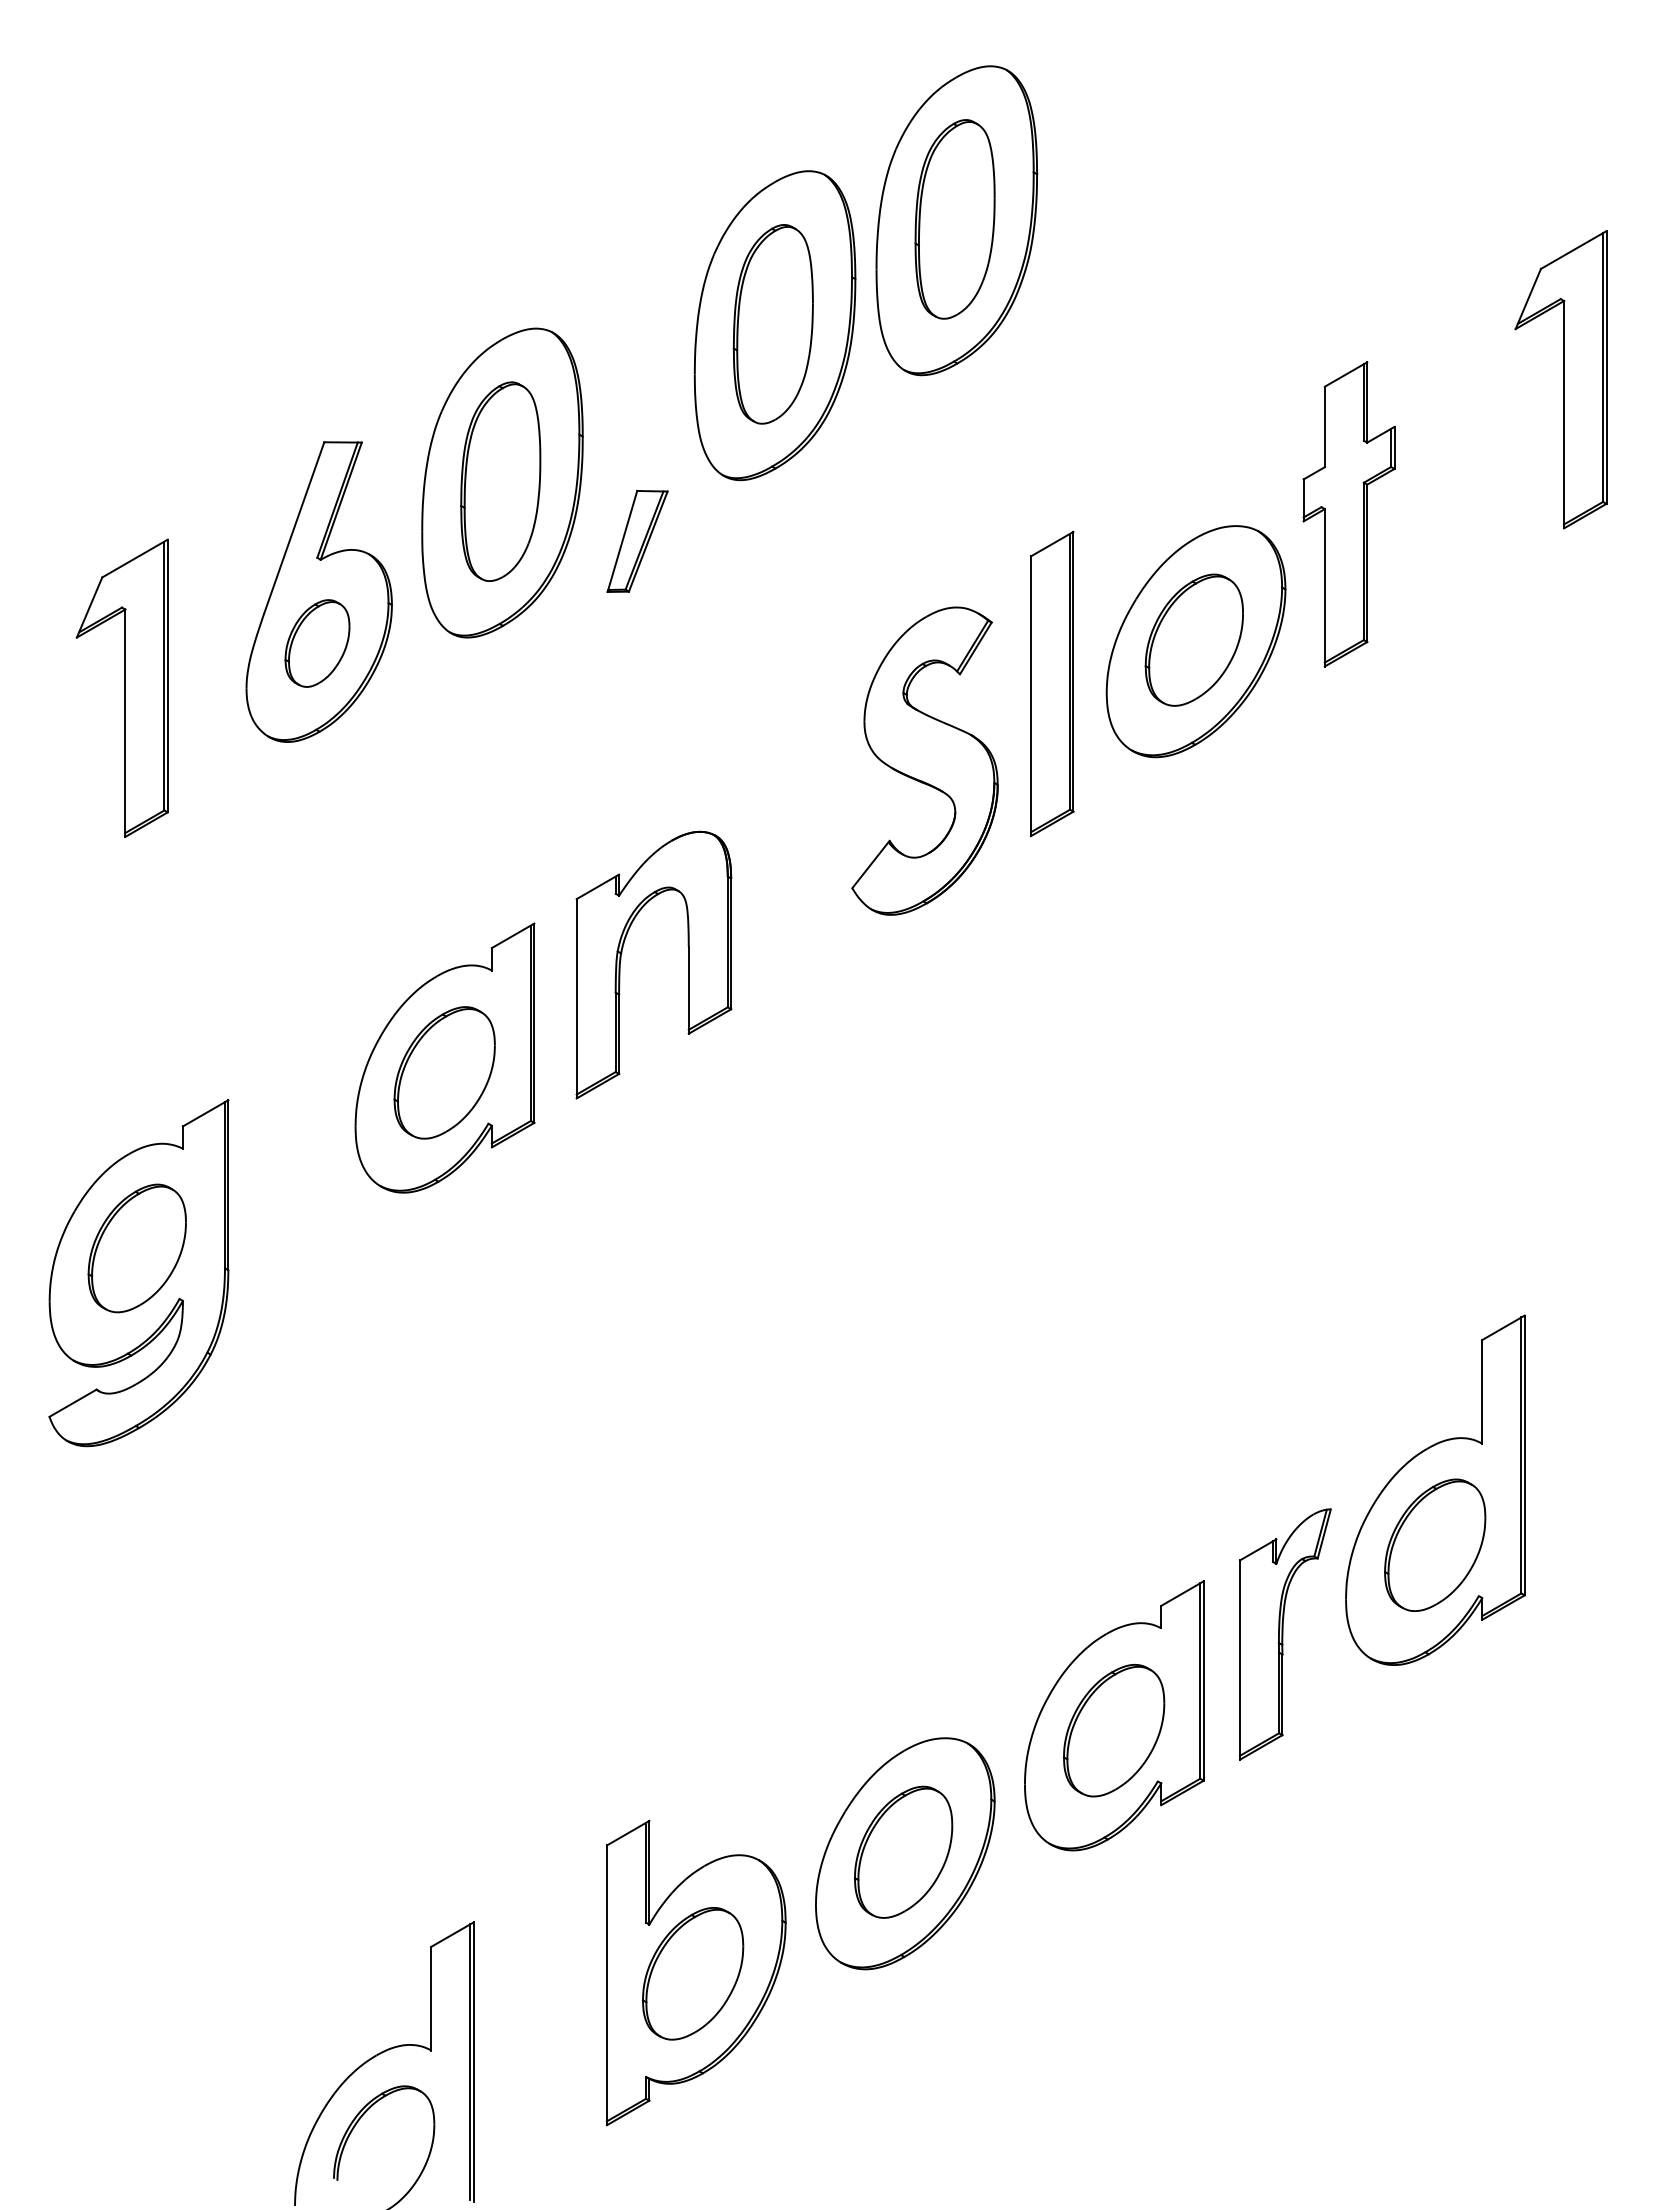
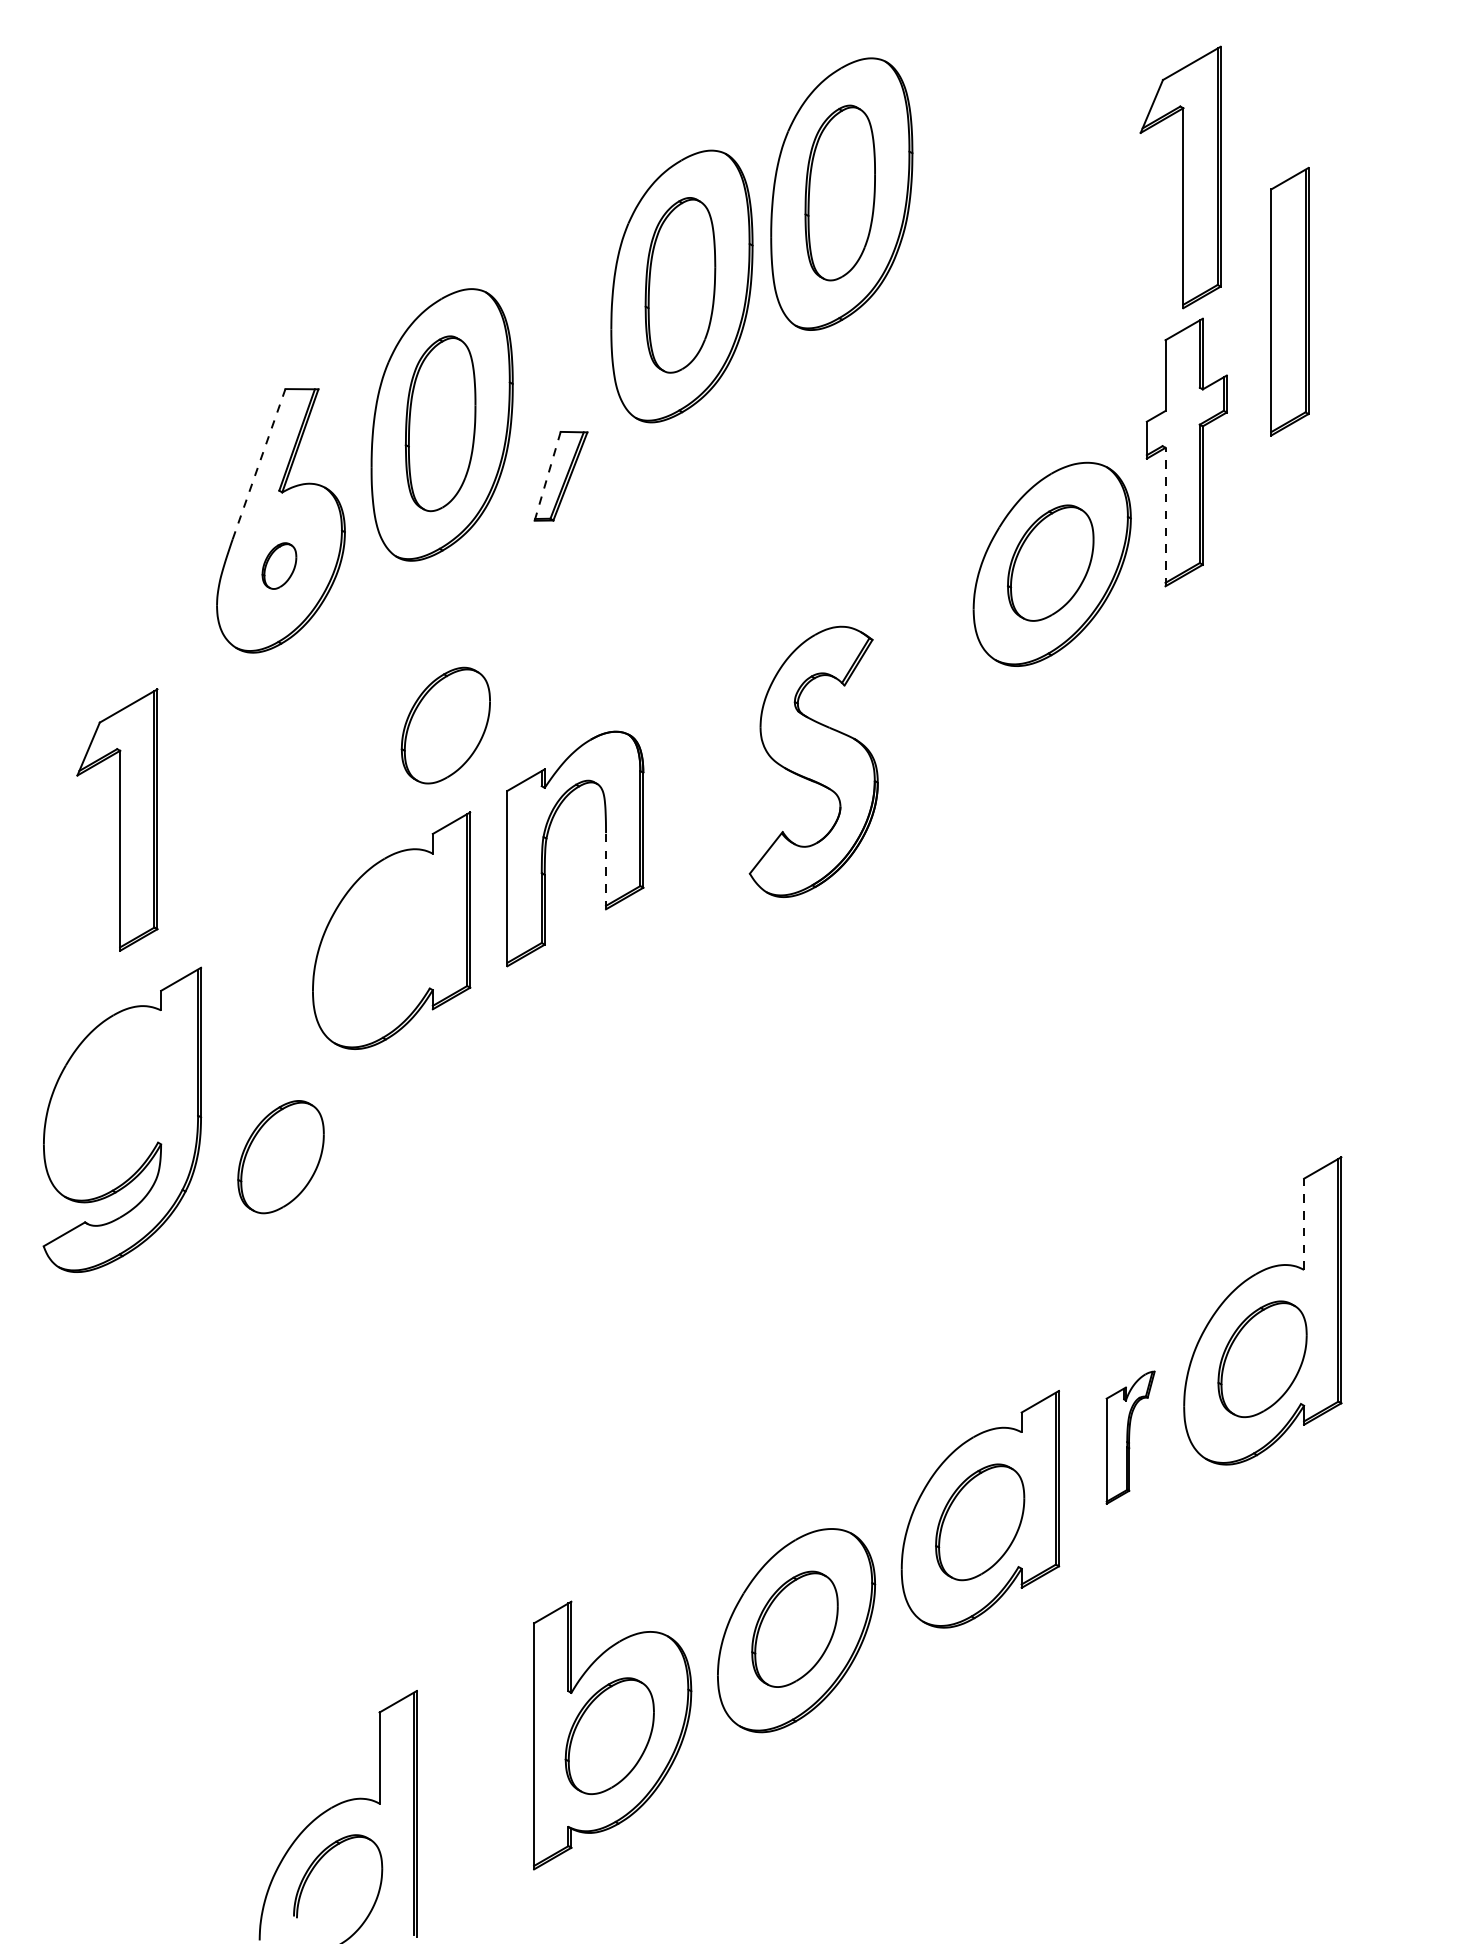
part: (1560, 379) -> (1180, 177), moved
line: (294, 527) -> (259, 464), solid -> dashed
line: (622, 541) -> (547, 476), solid -> dashed
line: (1324, 587) -> (1165, 516), solid -> dashed
part: (317, 643) -> (279, 566), size x0.6
part: (1052, 683) -> (1290, 301), moved
part: (121, 687) -> (116, 819), moved
part: (924, 760) -> (813, 761), moved
line: (688, 989) -> (605, 870), solid -> dashed
part: (444, 1072) -> (445, 725), moved
part: (136, 1248) -> (280, 1157), moved
line: (1482, 1391) -> (1304, 1224), solid -> dashed
part: (1284, 1634) -> (1130, 1437), size x0.6

